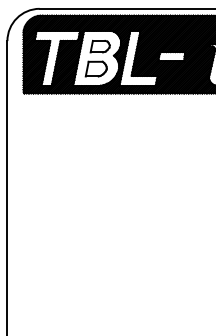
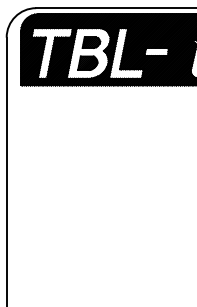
hatch: (99, 46) -> (90, 42), added
hatch: (95, 68) -> (87, 62), added

